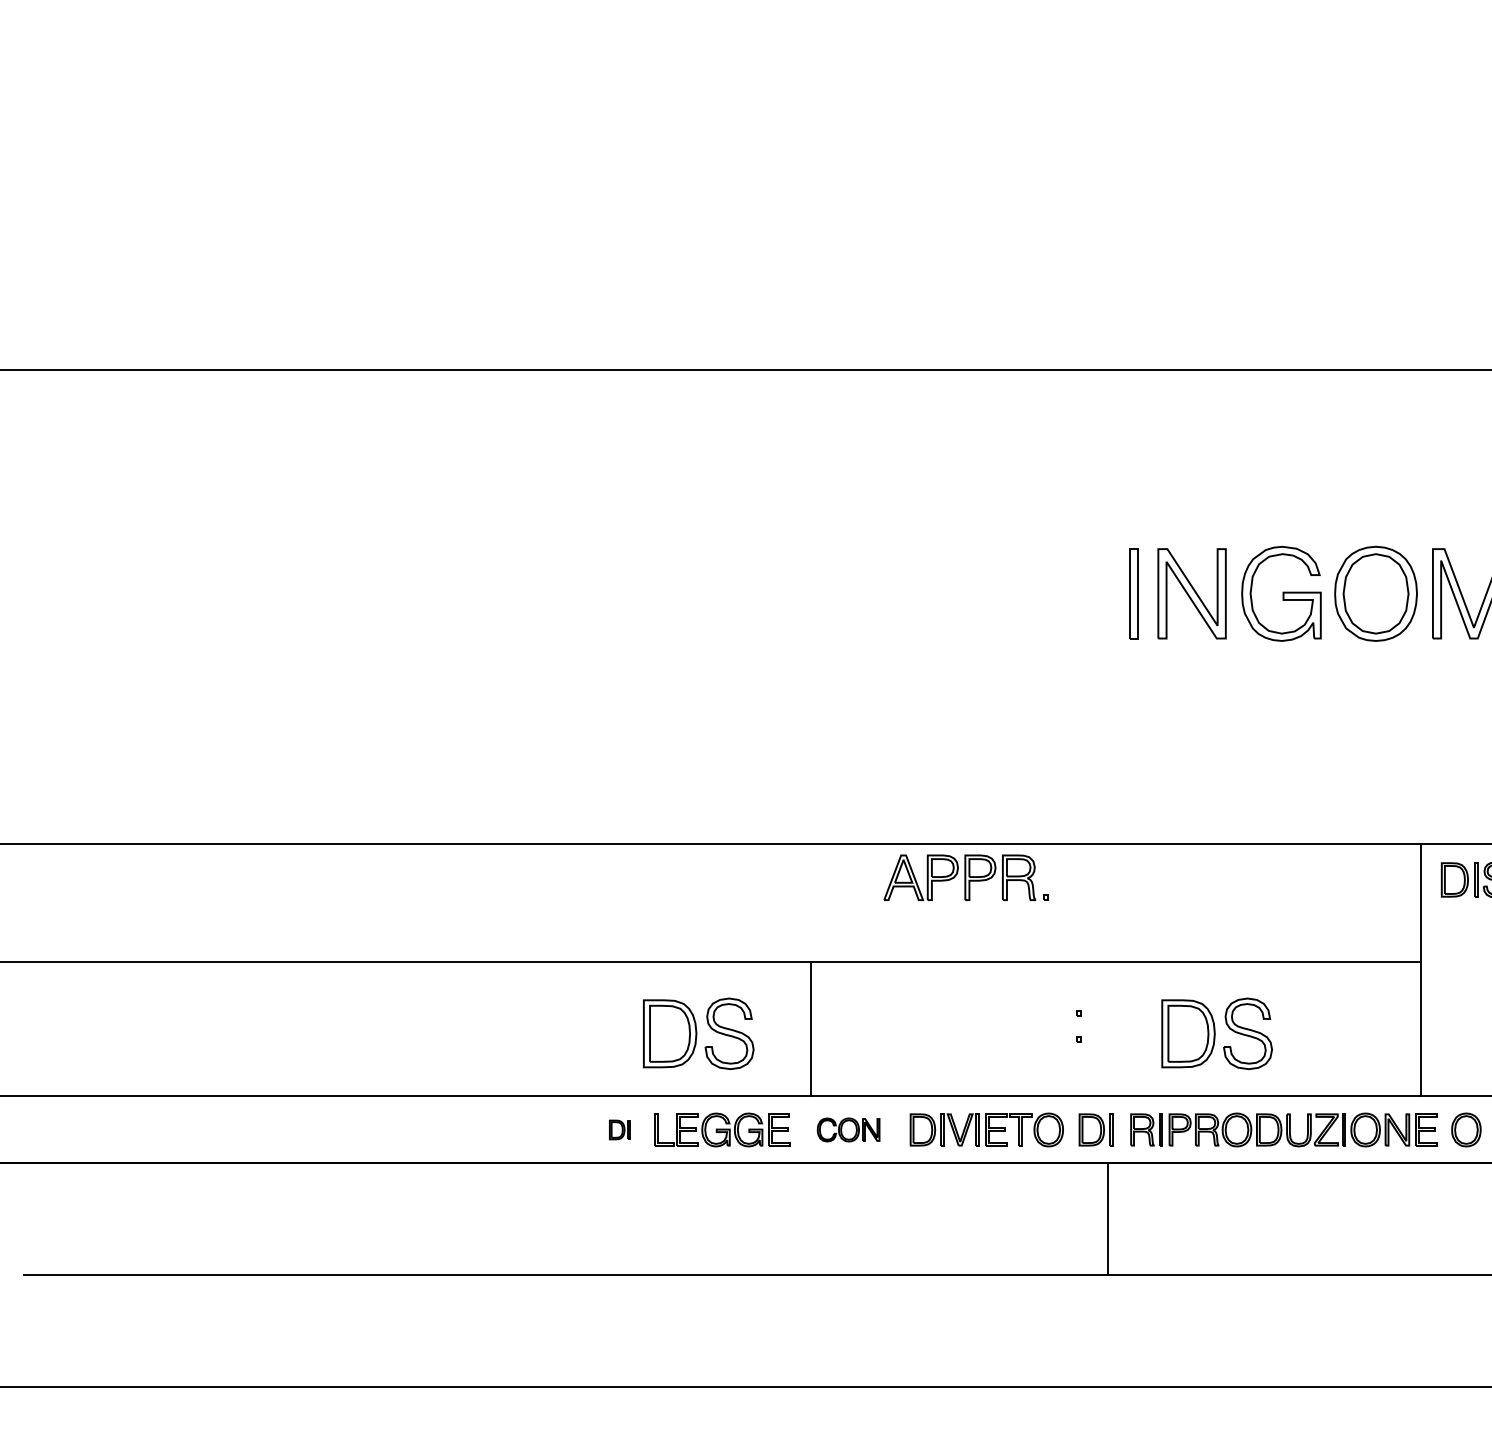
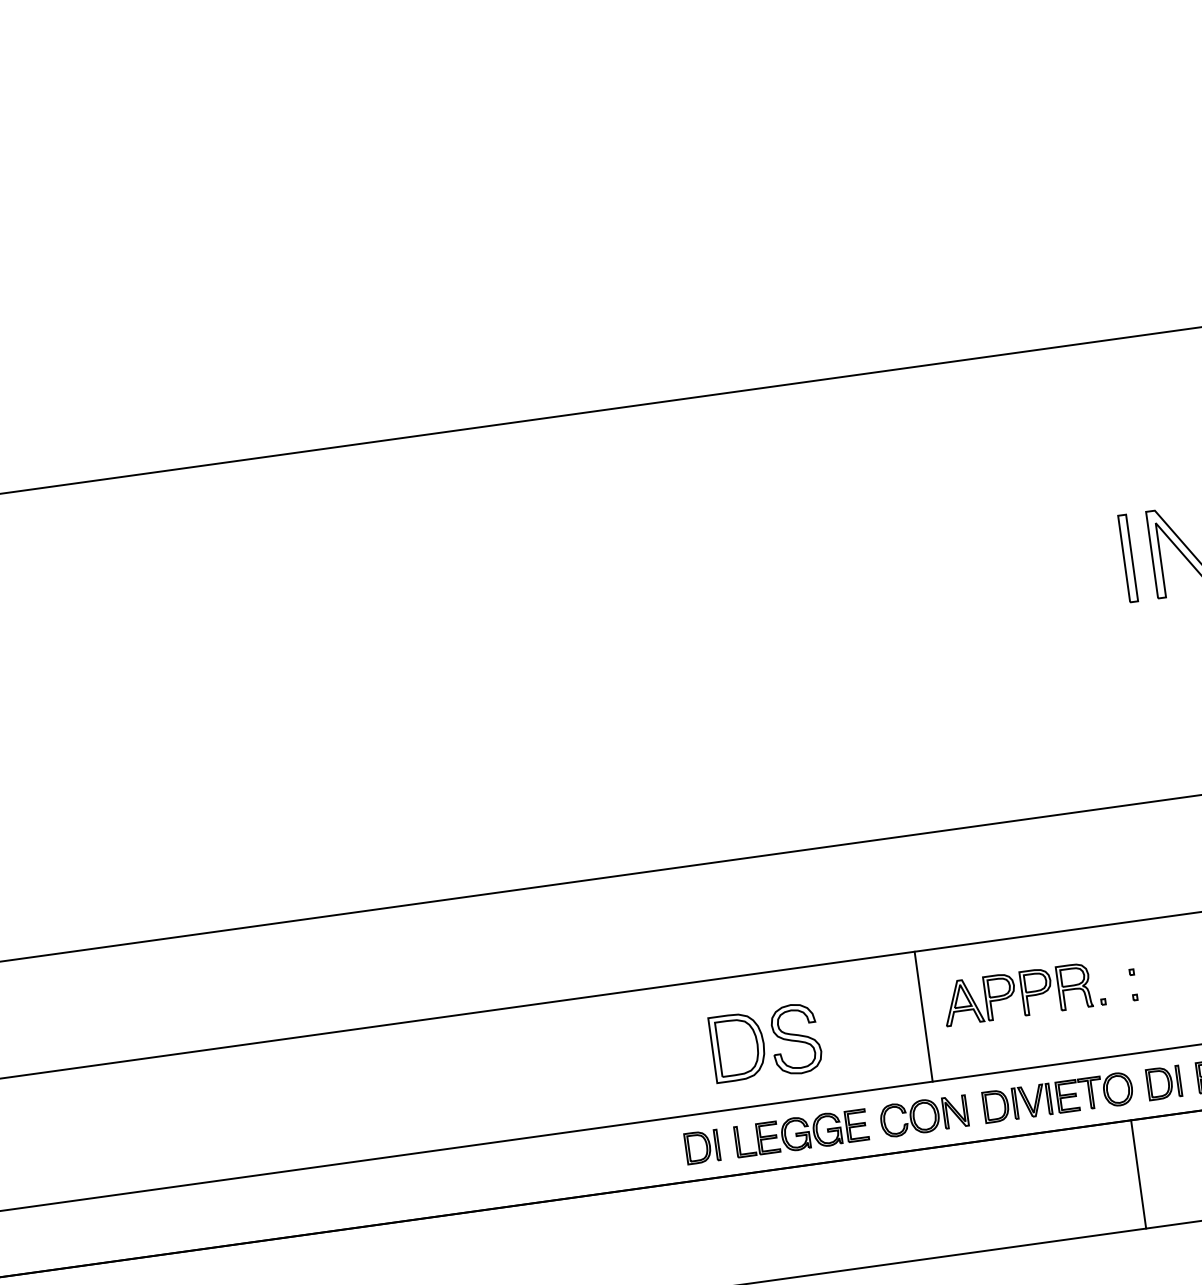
part: (965, 877) -> (1022, 993), moved
line: (811, 1028) -> (923, 1016), moved
part: (619, 1129) -> (702, 1146), size x1.67
part: (848, 1129) -> (923, 1115), size x1.43
line: (1107, 1218) -> (1138, 1174), moved

